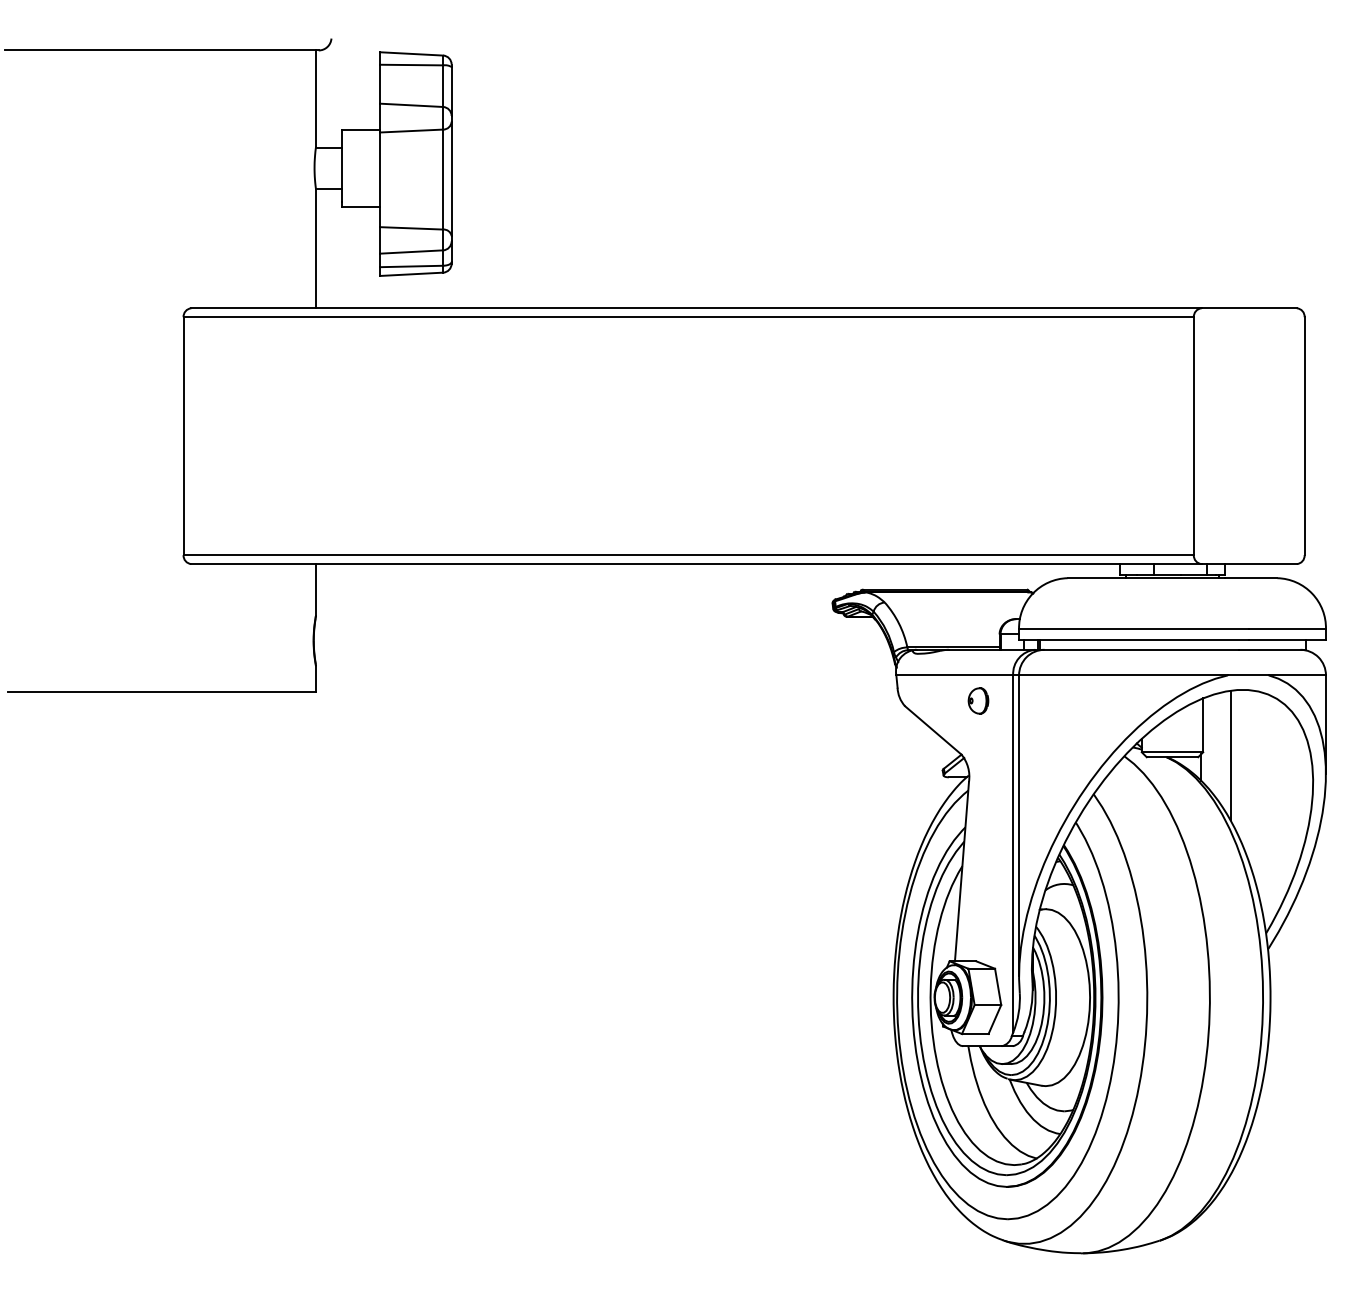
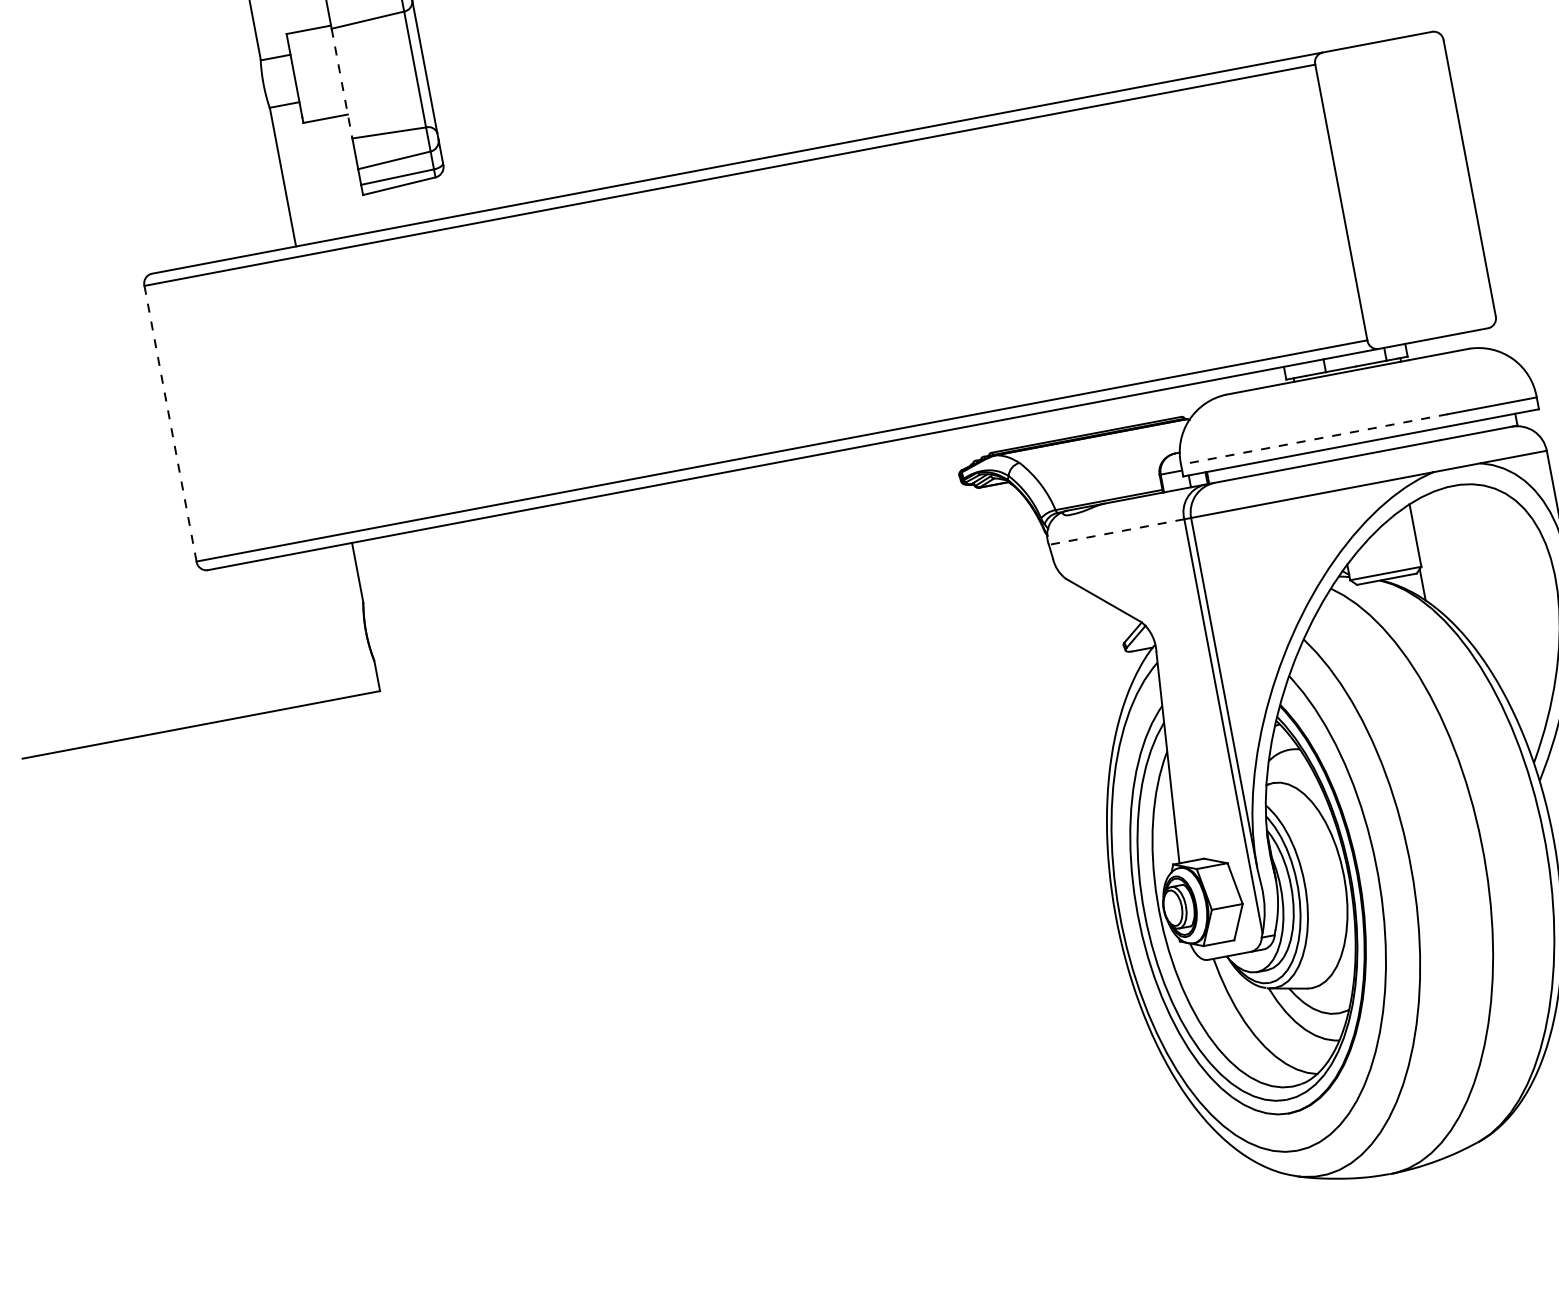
line: (380, 180) -> (342, 84), solid -> dashed
line: (183, 436) -> (170, 424), solid -> dashed
line: (1133, 629) -> (1313, 439), solid -> dashed
line: (954, 675) -> (1116, 532), solid -> dashed
part: (978, 700) -> (1149, 555), removed
line: (1230, 755) -> (1453, 564), removed

